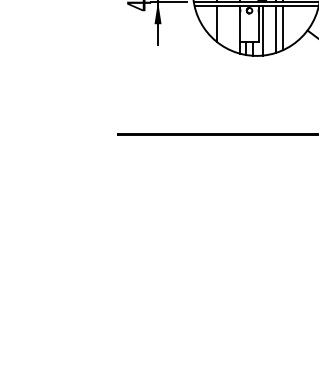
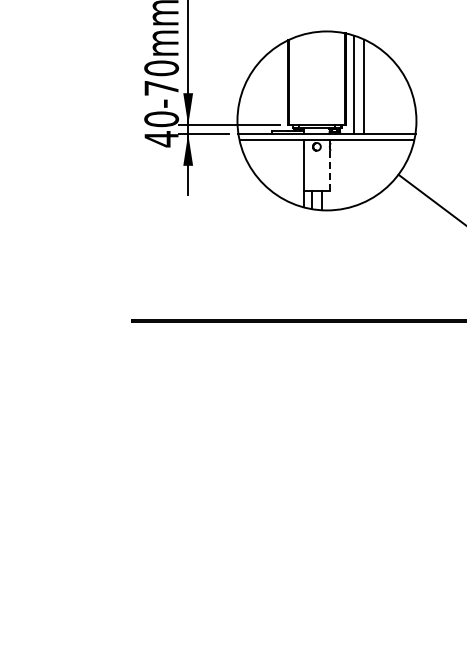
line: (217, 23) -> (271, 165), removed
line: (259, 27) -> (330, 170), solid -> dashed
line: (283, 28) -> (364, 171), removed
line: (275, 29) -> (353, 173), removed
line: (262, 31) -> (335, 175), removed

